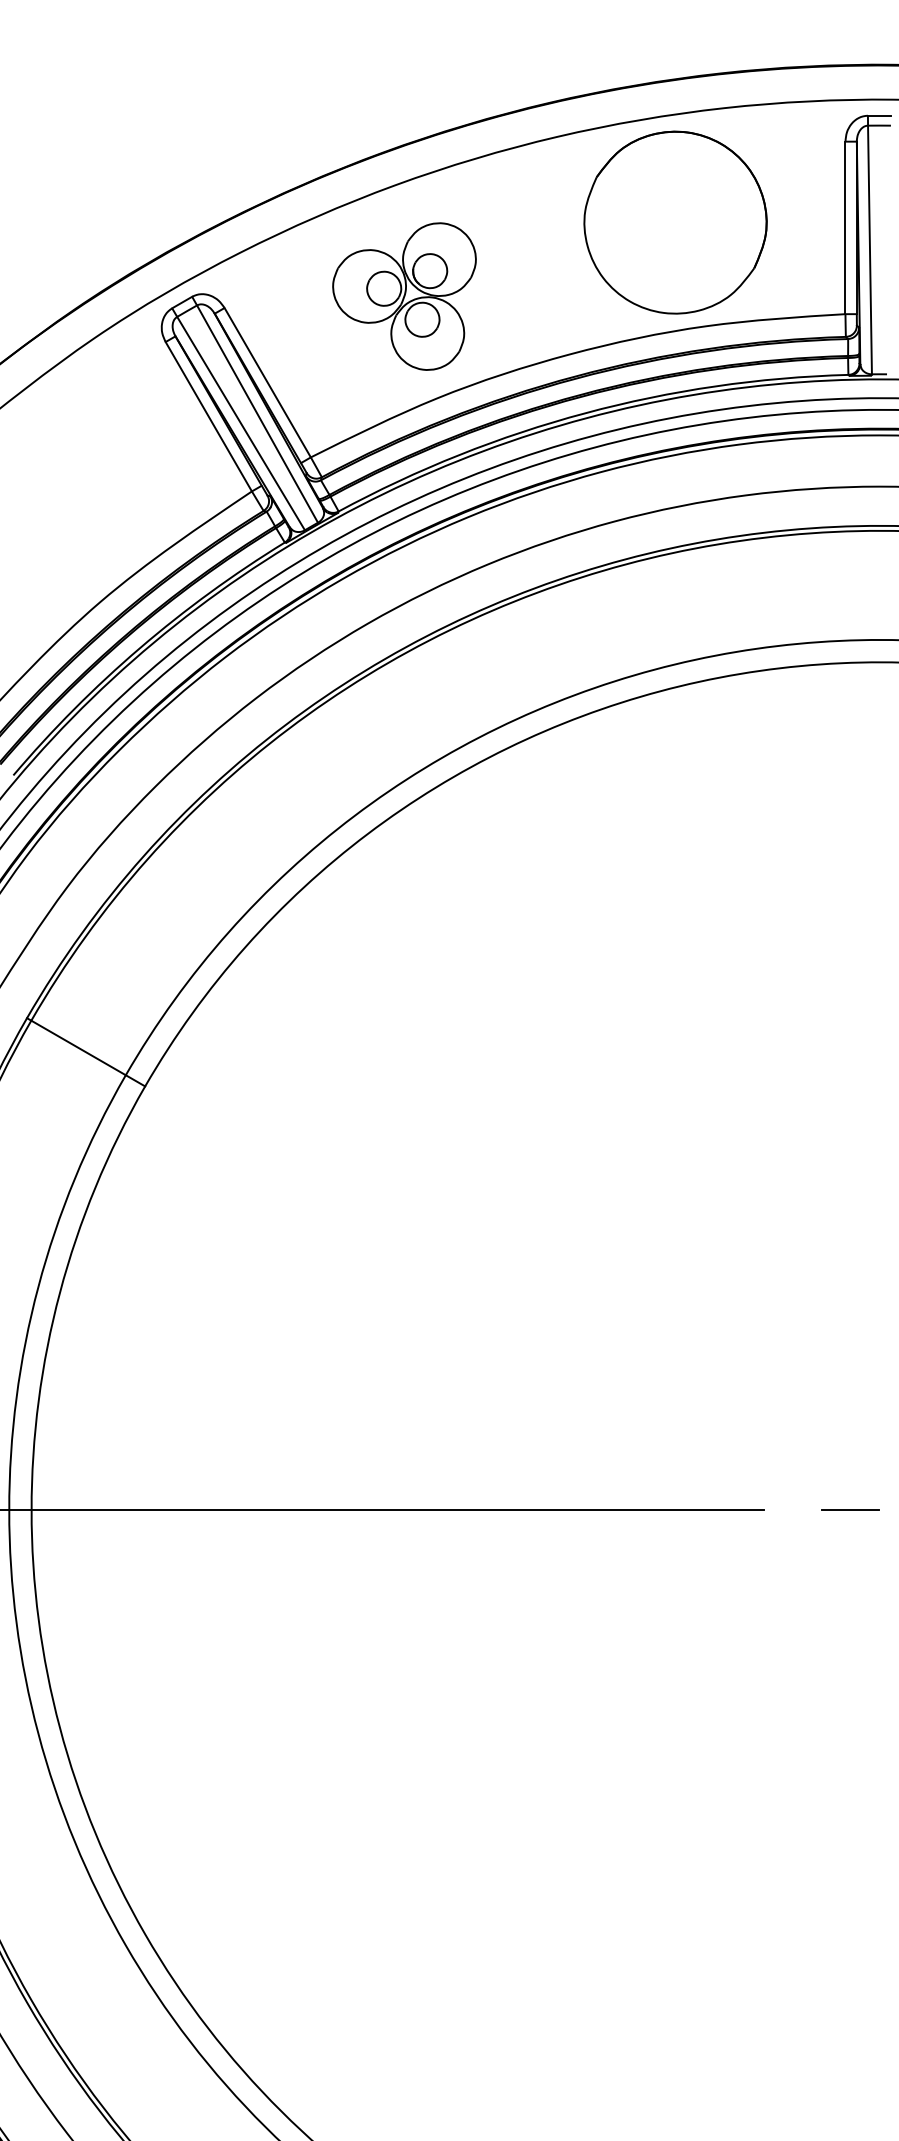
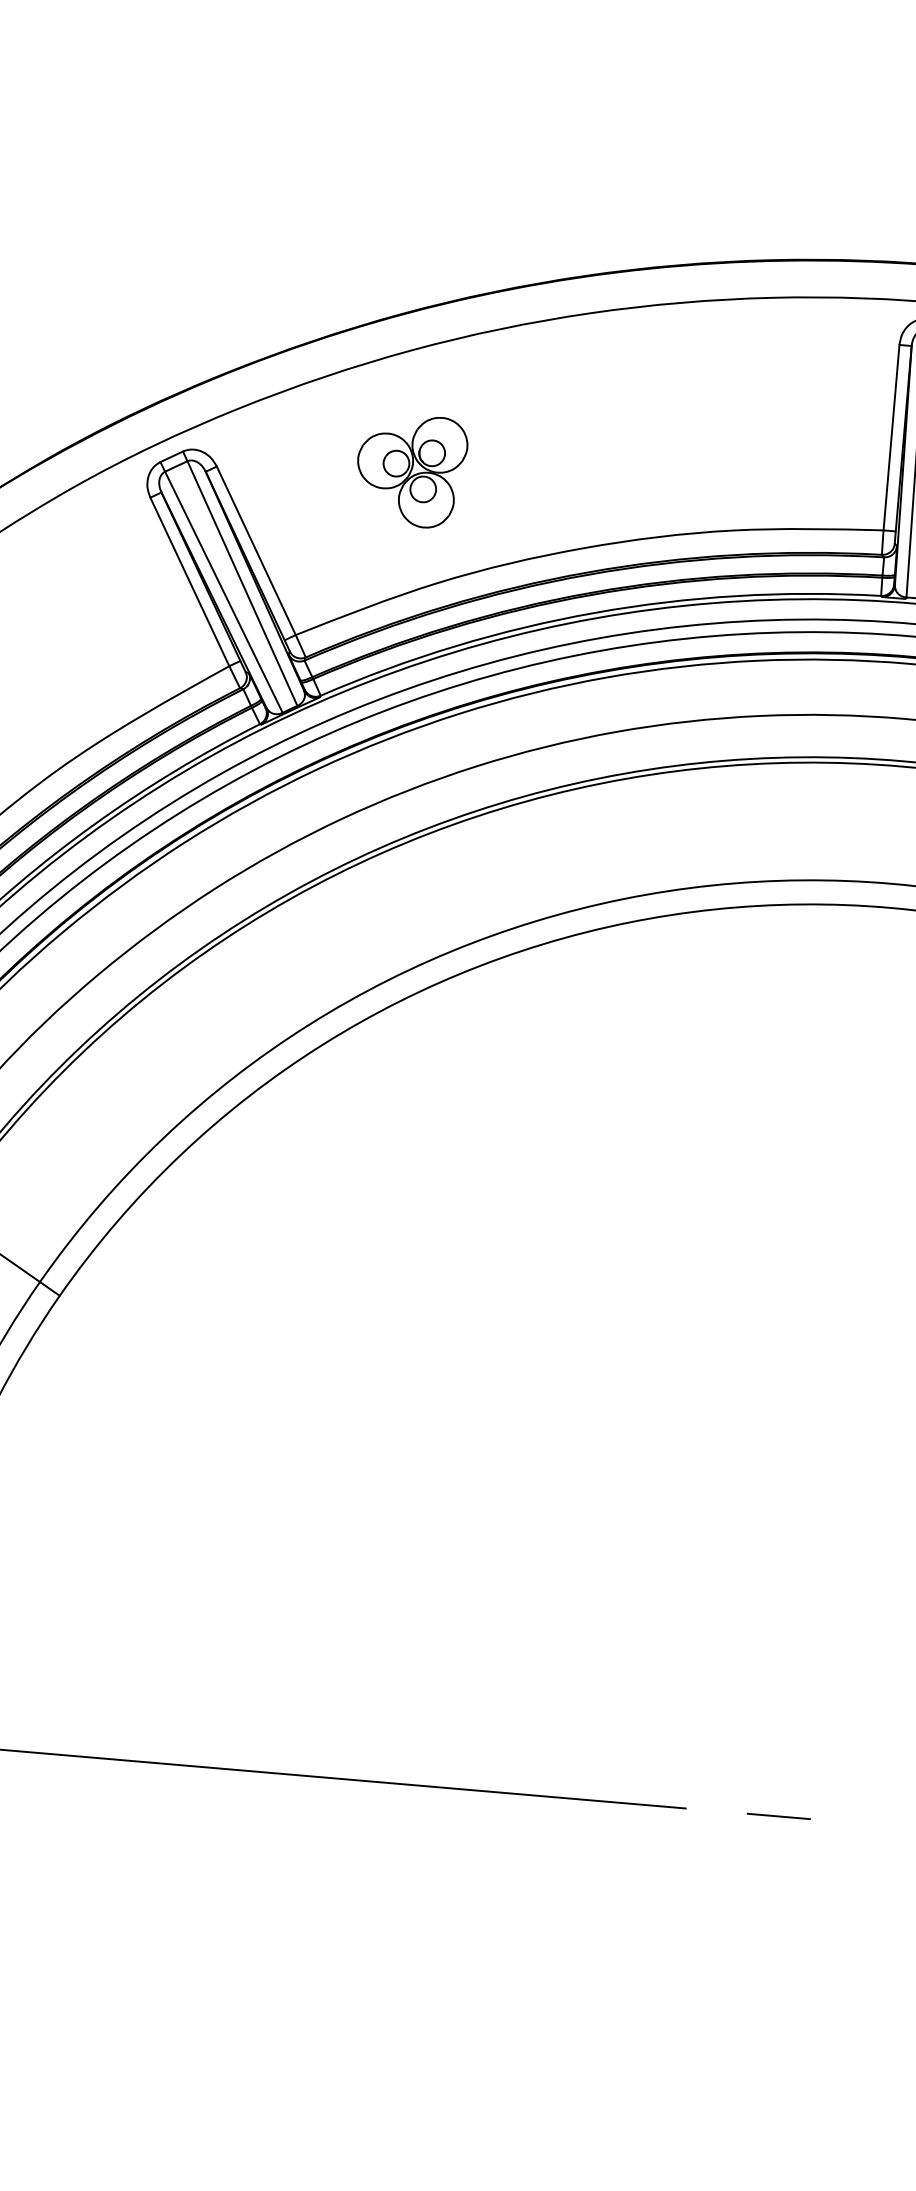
part: (675, 222) -> (709, 416), removed
part: (404, 296) -> (411, 470), size x0.7

